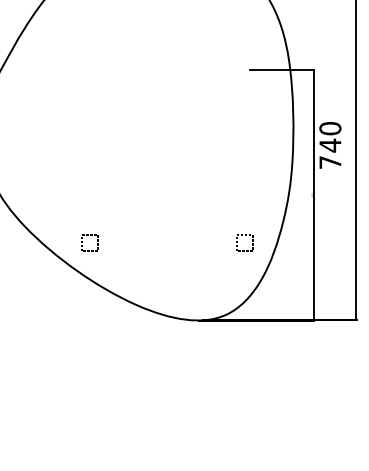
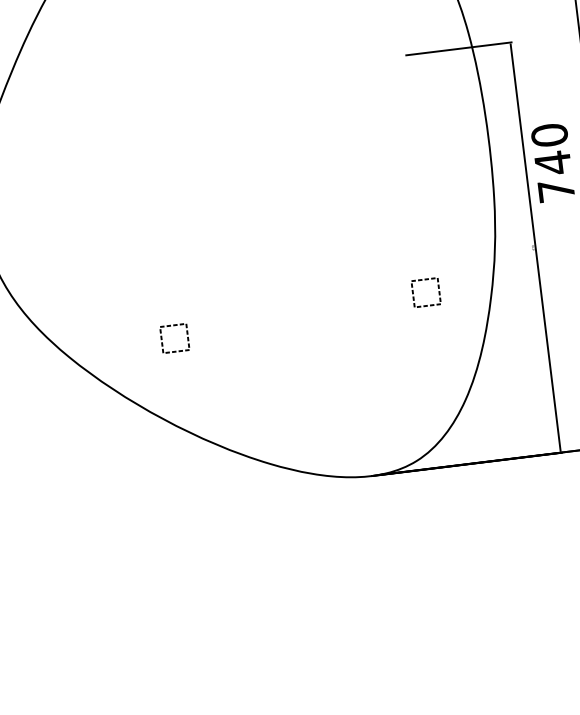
part: (82, 242) -> (162, 338), moved
part: (237, 242) -> (414, 292), moved

